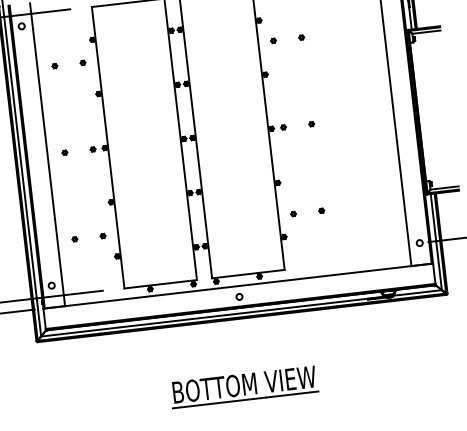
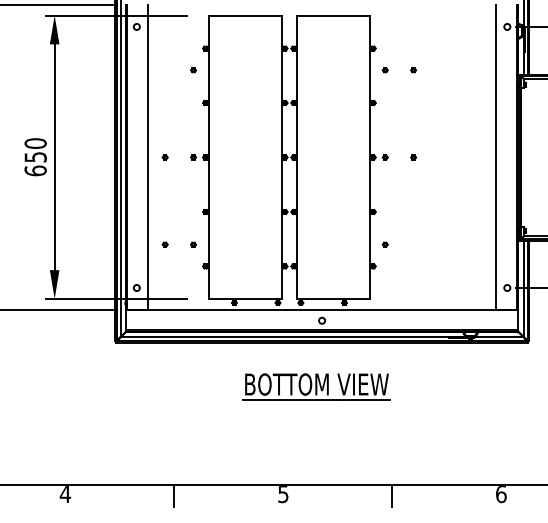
part: (54, 66) -> (164, 70), removed
part: (321, 210) -> (413, 244), removed
part: (244, 386) -> (316, 386), moved

